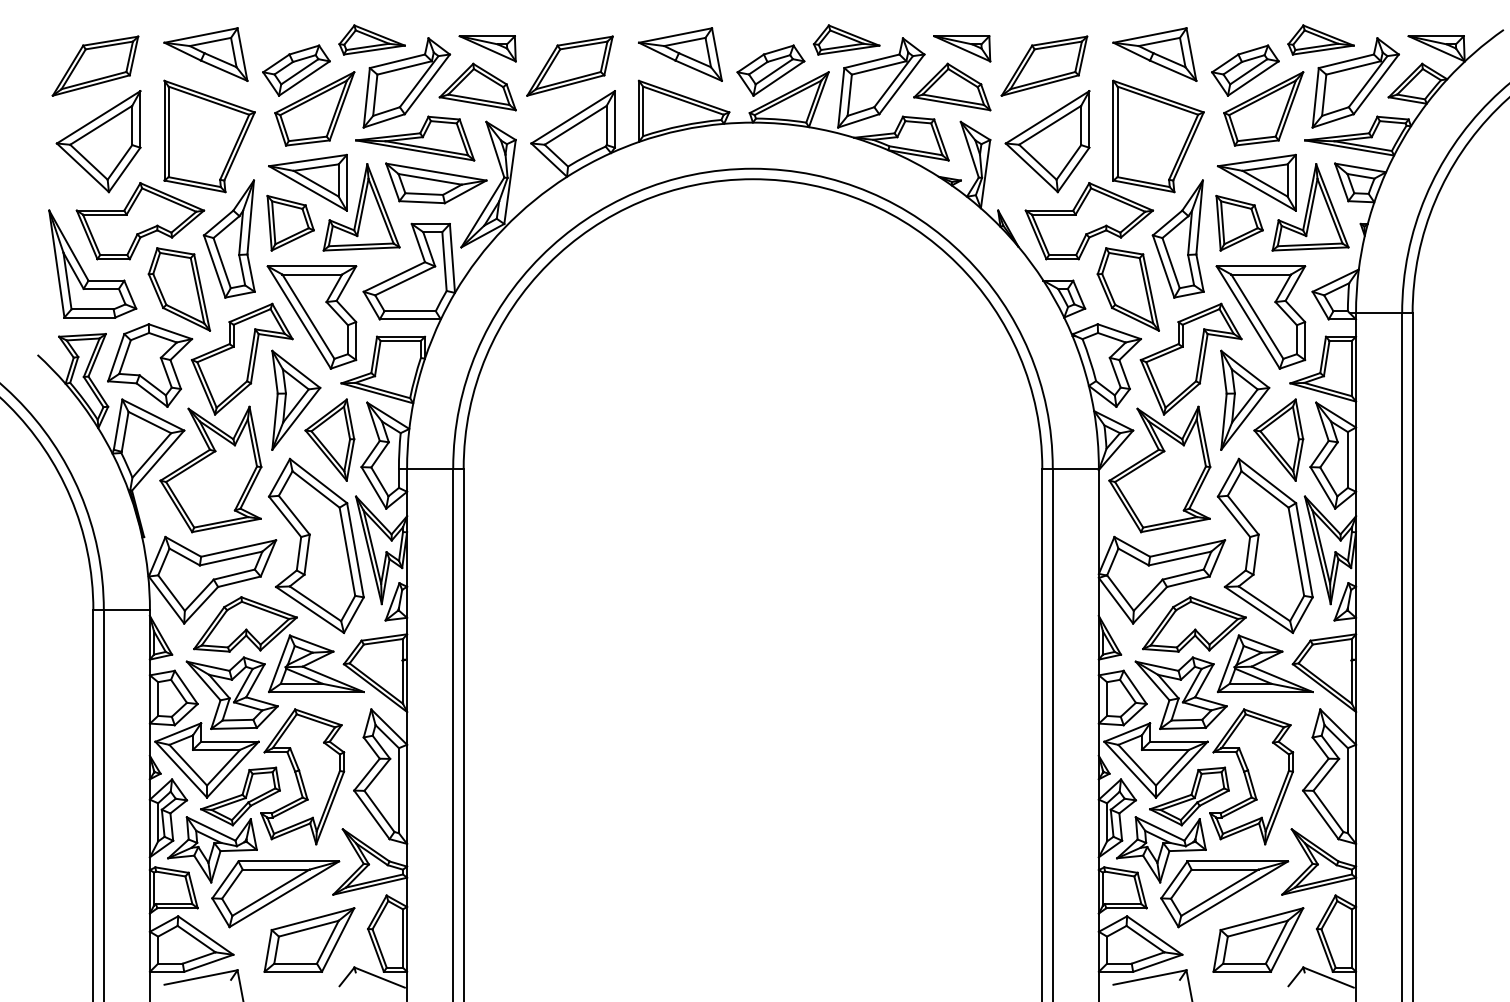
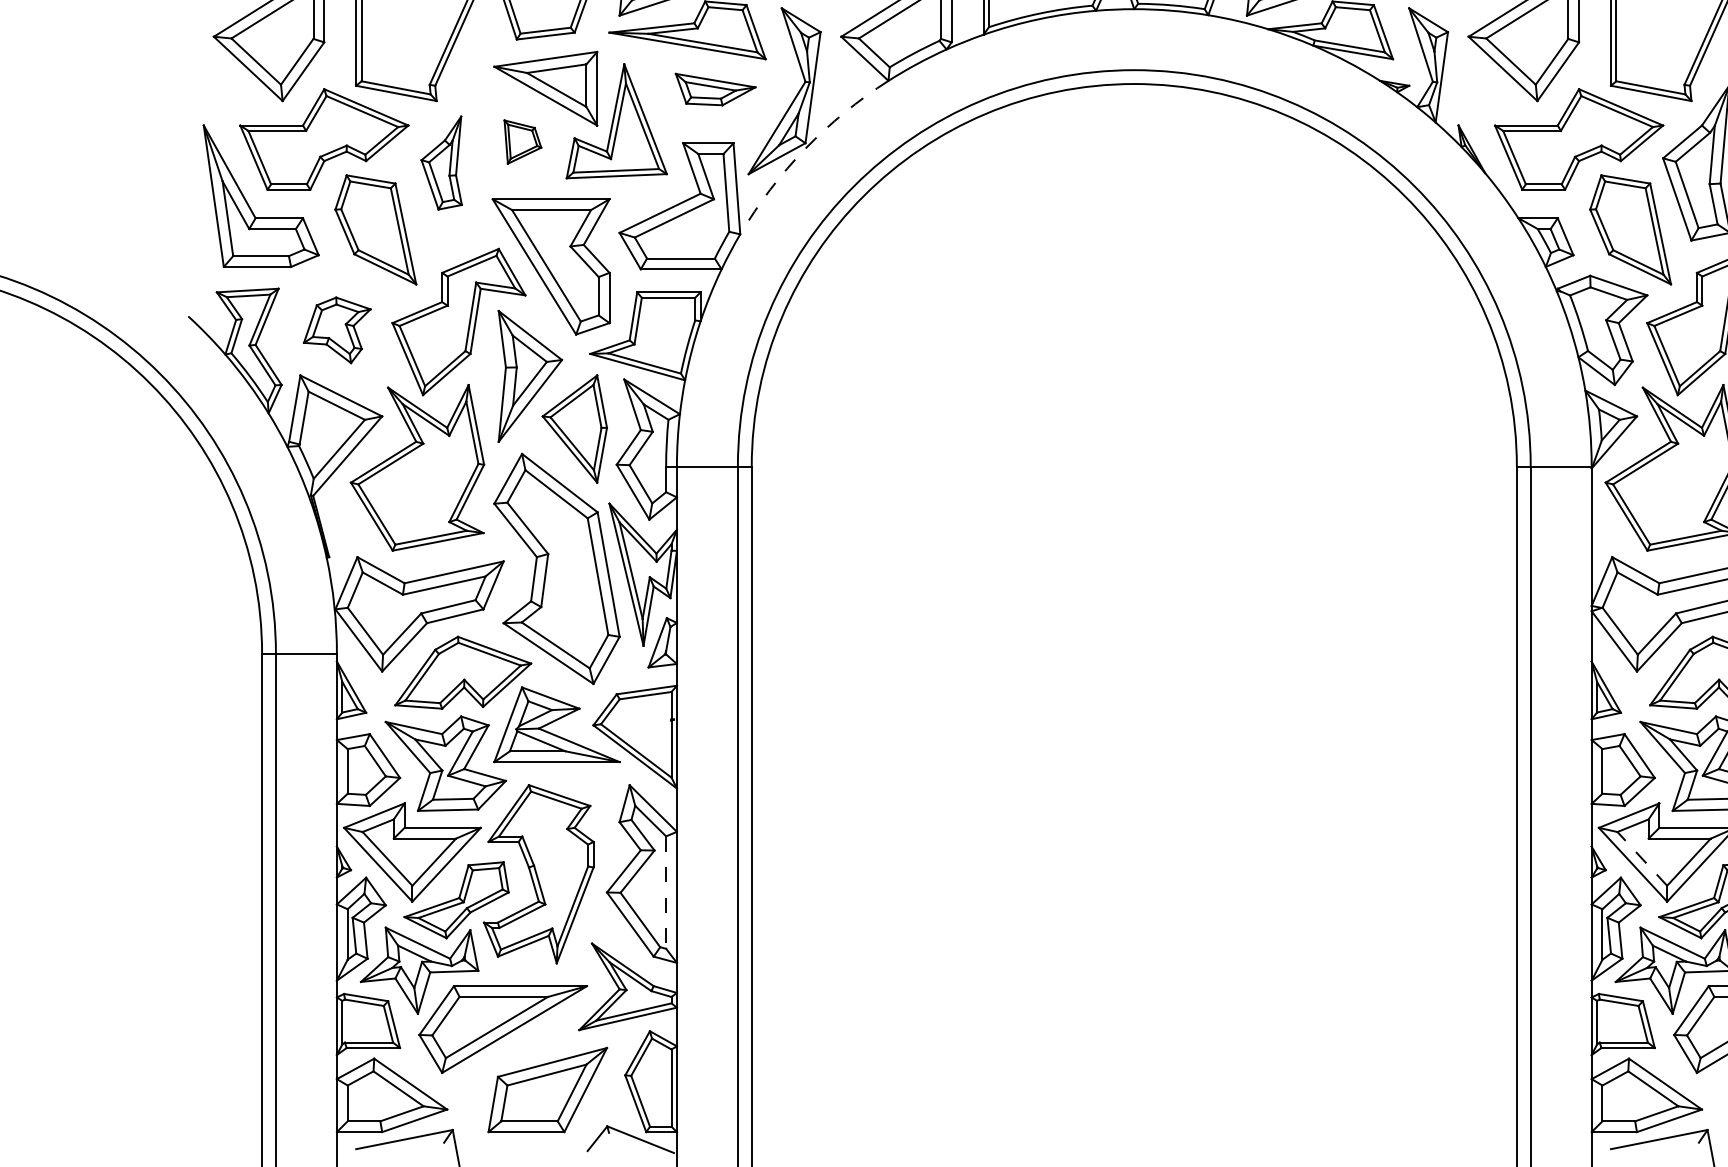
part: (436, 183) -> (715, 89), size x0.6
part: (290, 222) -> (522, 141), size x0.6
arc: (504, 228) -> (805, 149), solid -> dashed
part: (228, 238) -> (440, 162), size x0.6
part: (150, 365) -> (337, 330), size x0.6
line: (1137, 765) -> (1642, 859), solid -> dashed
line: (398, 790) -> (665, 892), solid -> dashed

